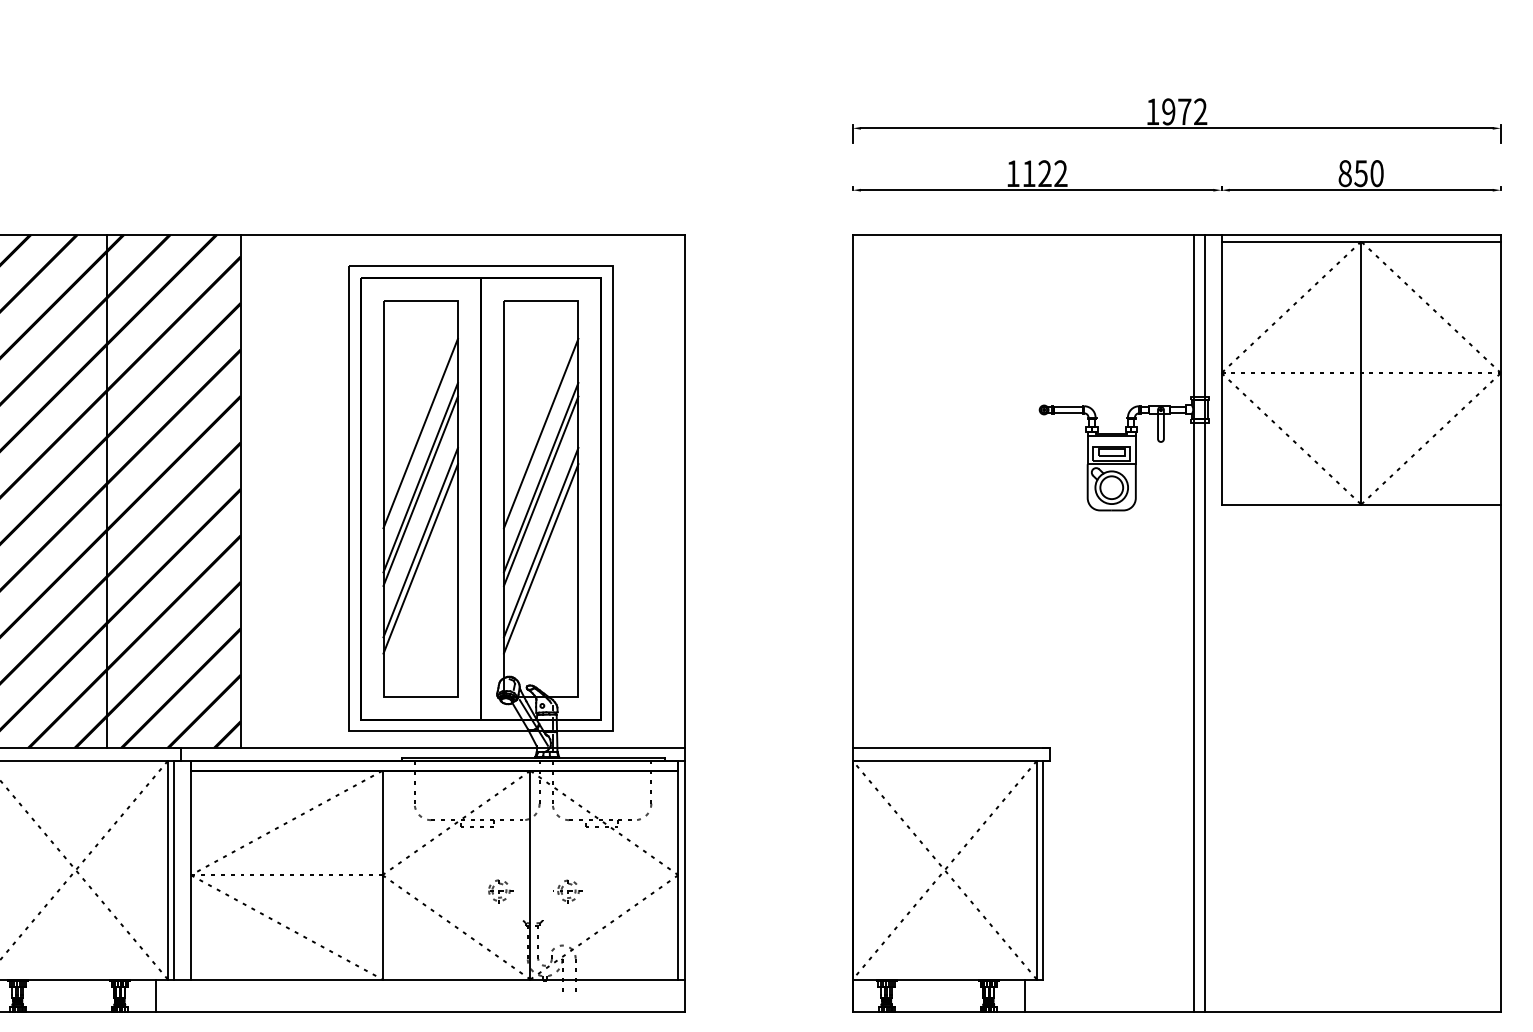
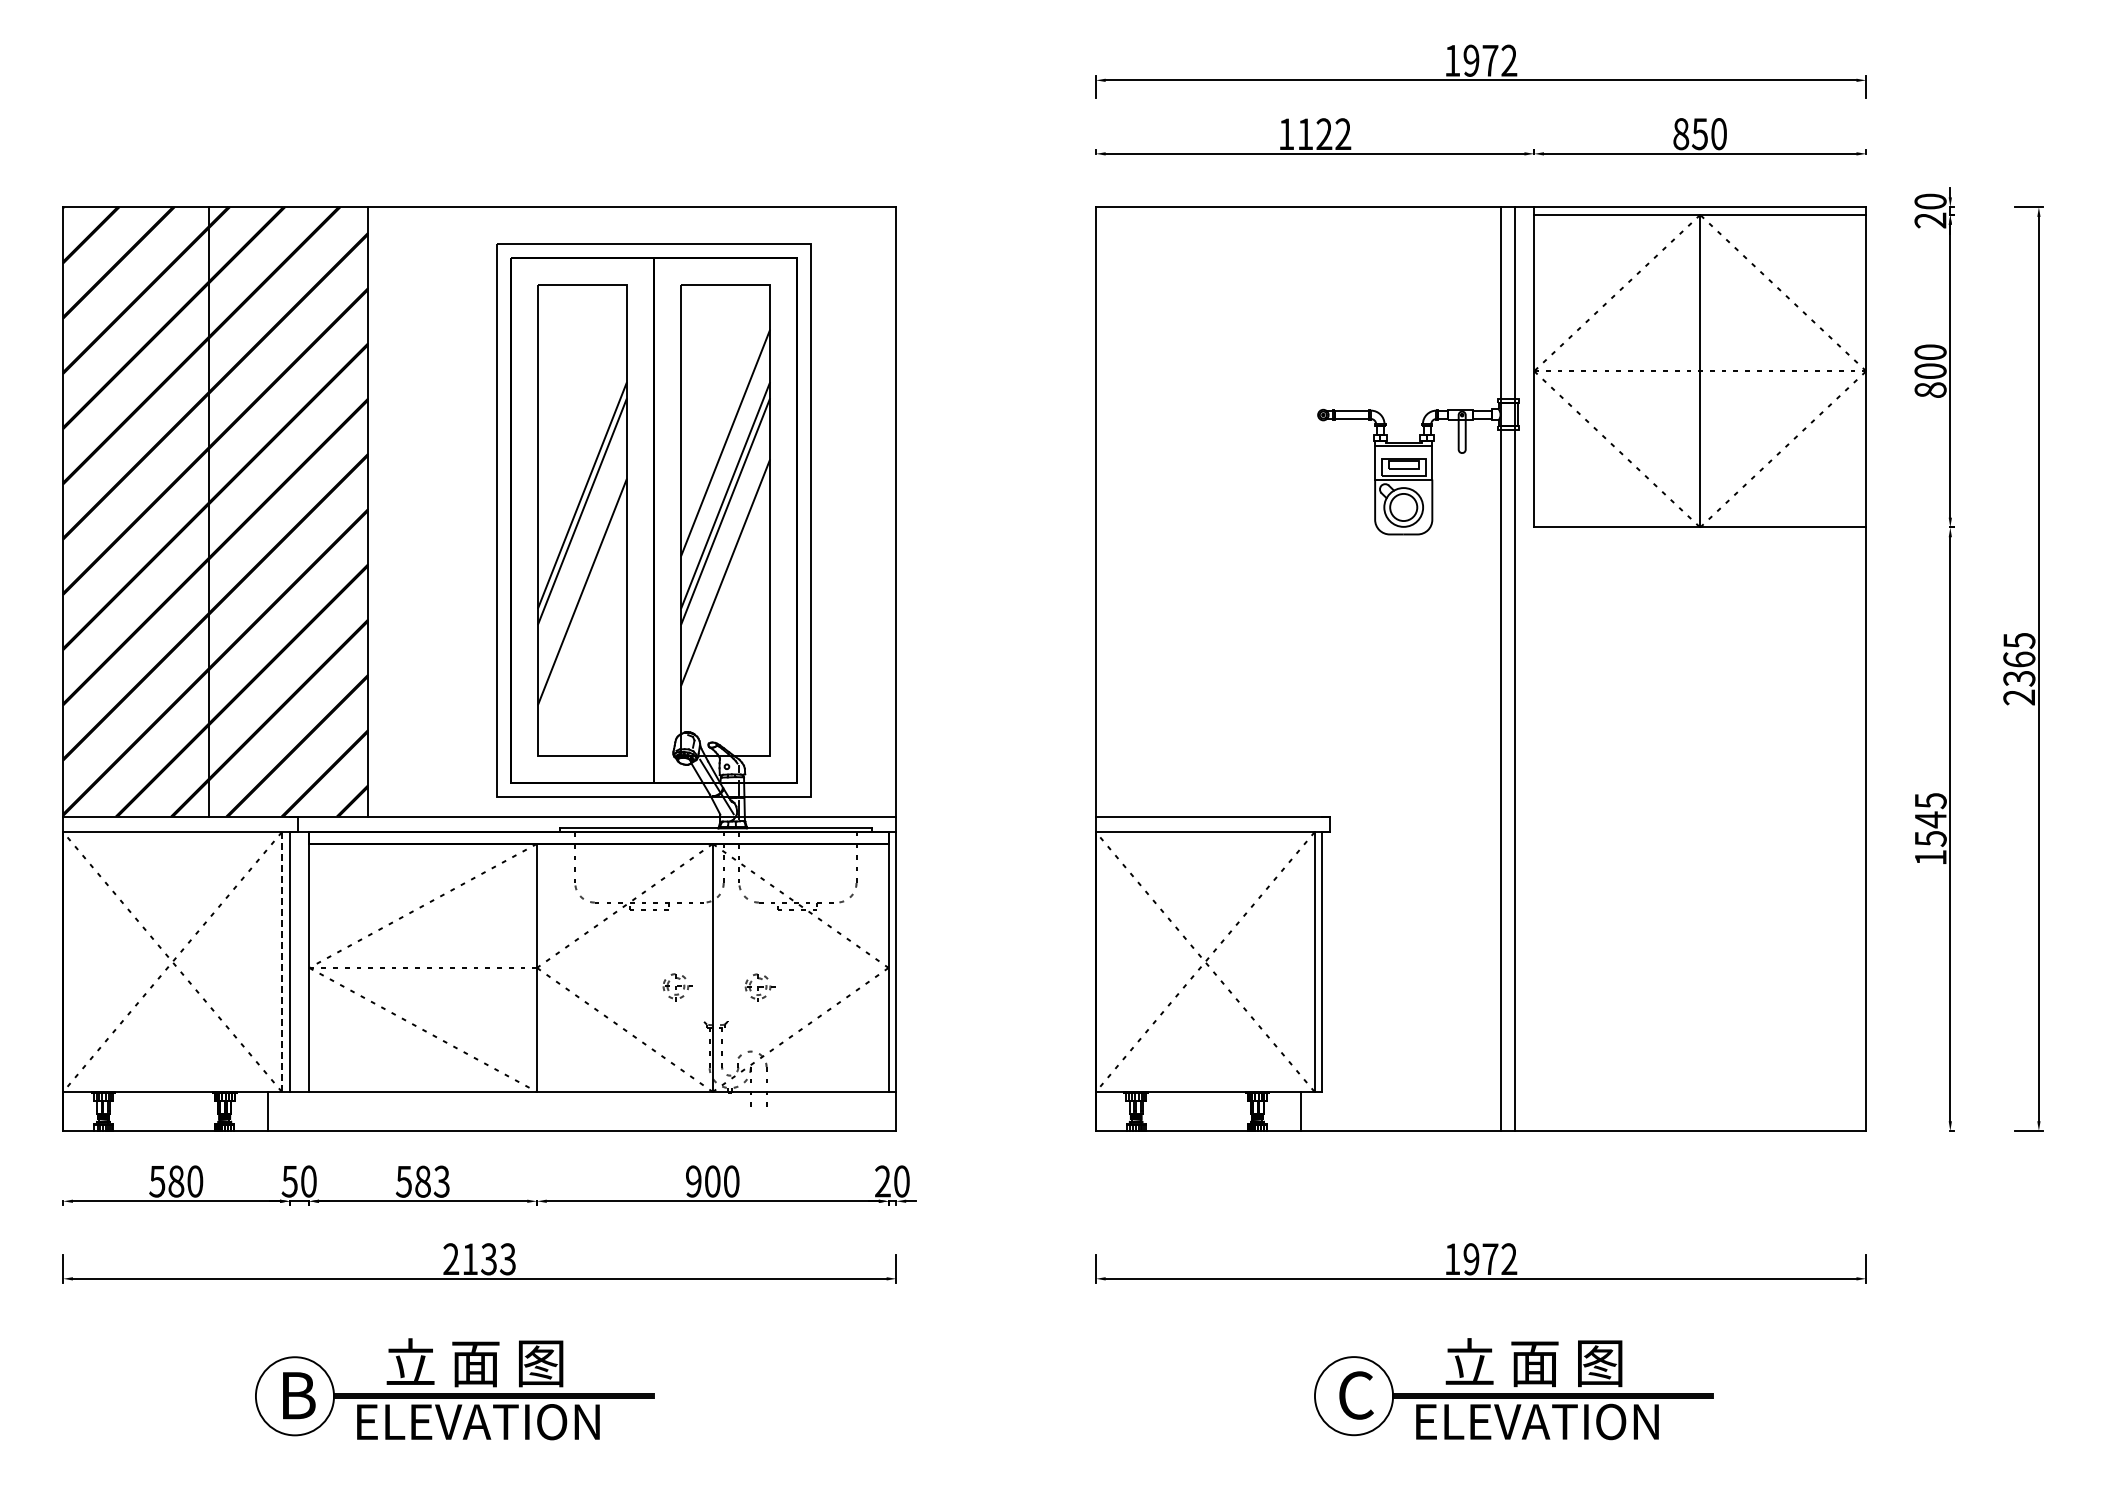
line: (420, 433) -> (582, 442), removed
line: (420, 542) -> (582, 572), removed
line: (541, 558) -> (725, 591), removed
line: (167, 870) -> (281, 962), solid -> dashed

